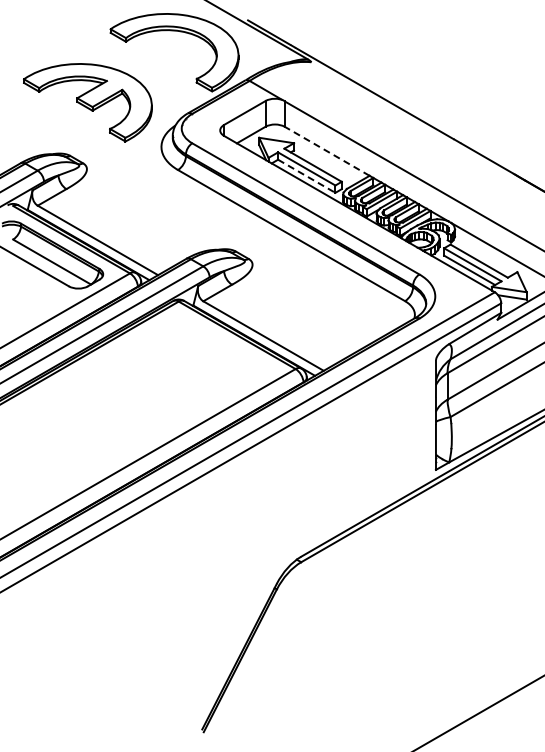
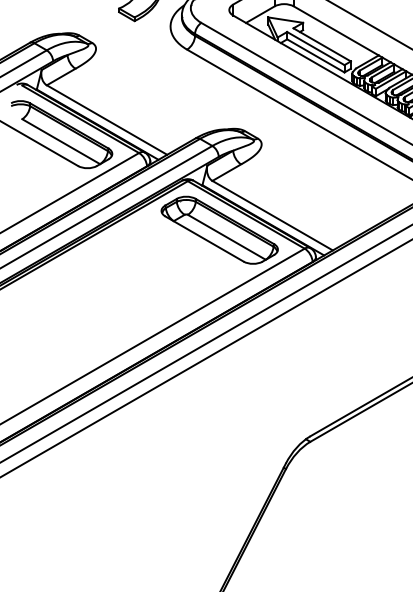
line: (326, 151) -> (335, 31), dashed -> solid
line: (307, 176) -> (316, 56), dashed -> solid
part: (210, 350) -> (219, 230), added

